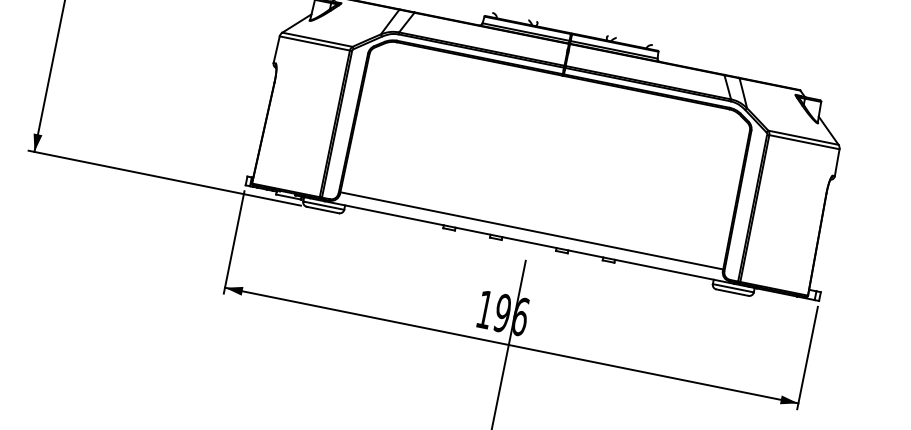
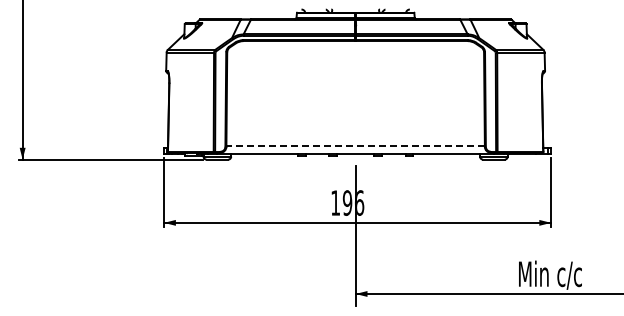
line: (531, 230) -> (355, 145), solid -> dashed

